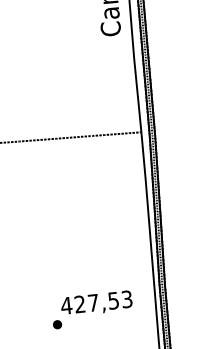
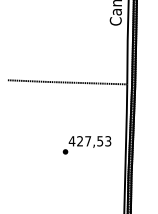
text: (91, 310) -> (86, 145), moved

